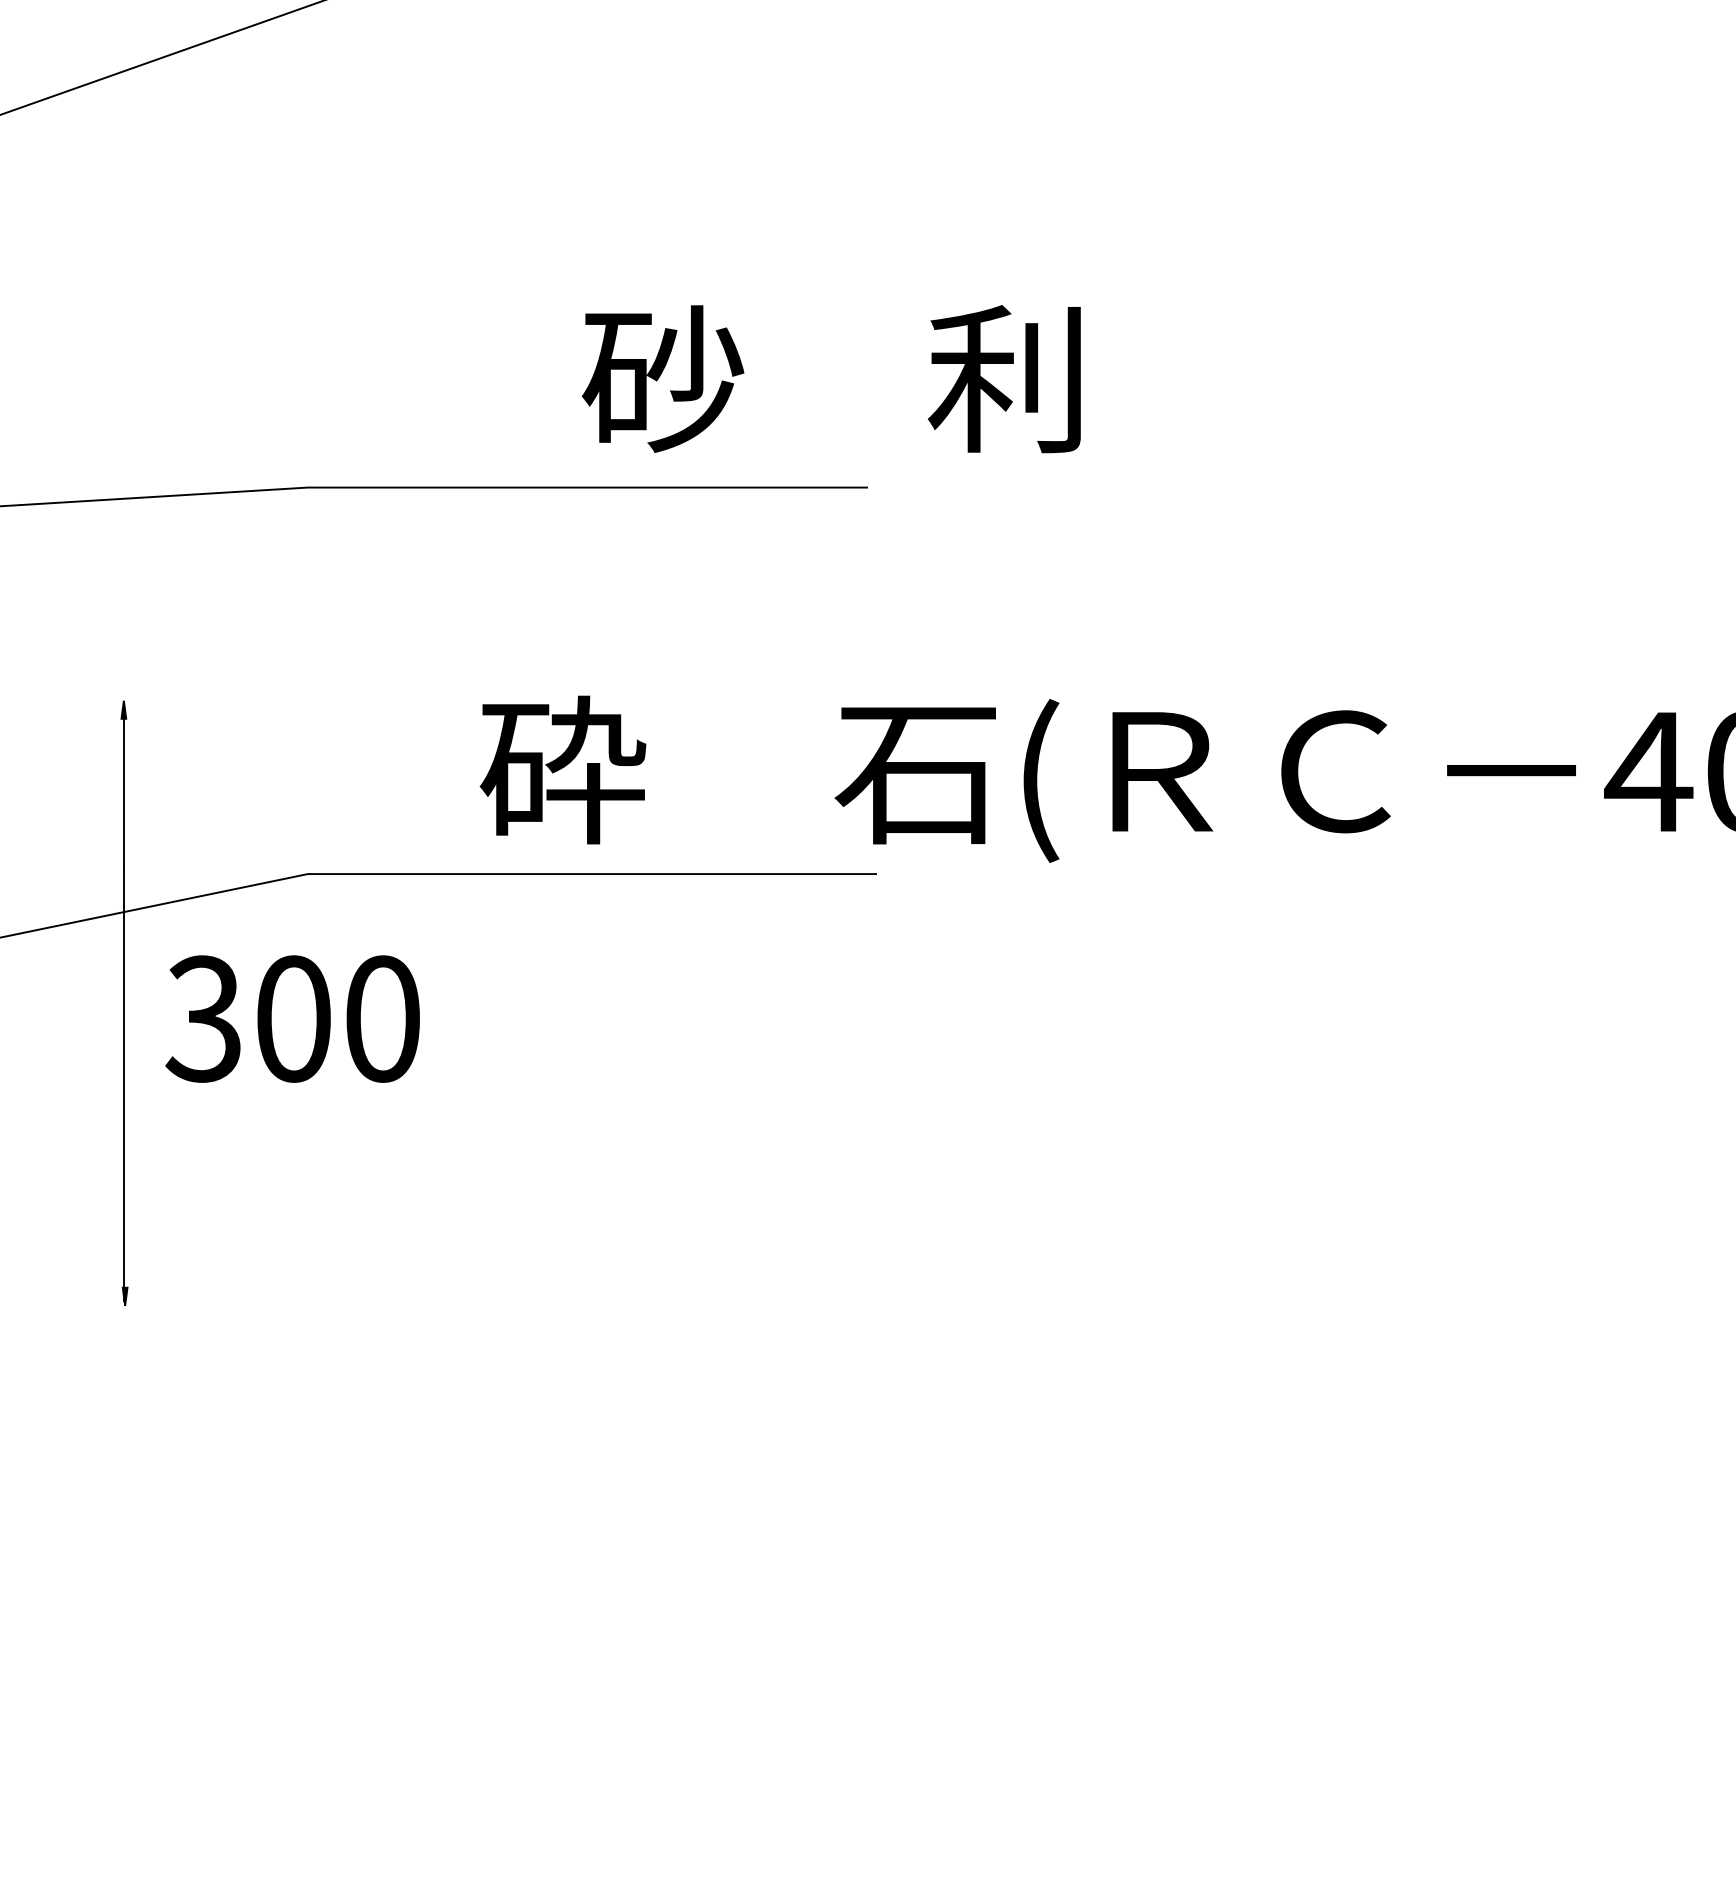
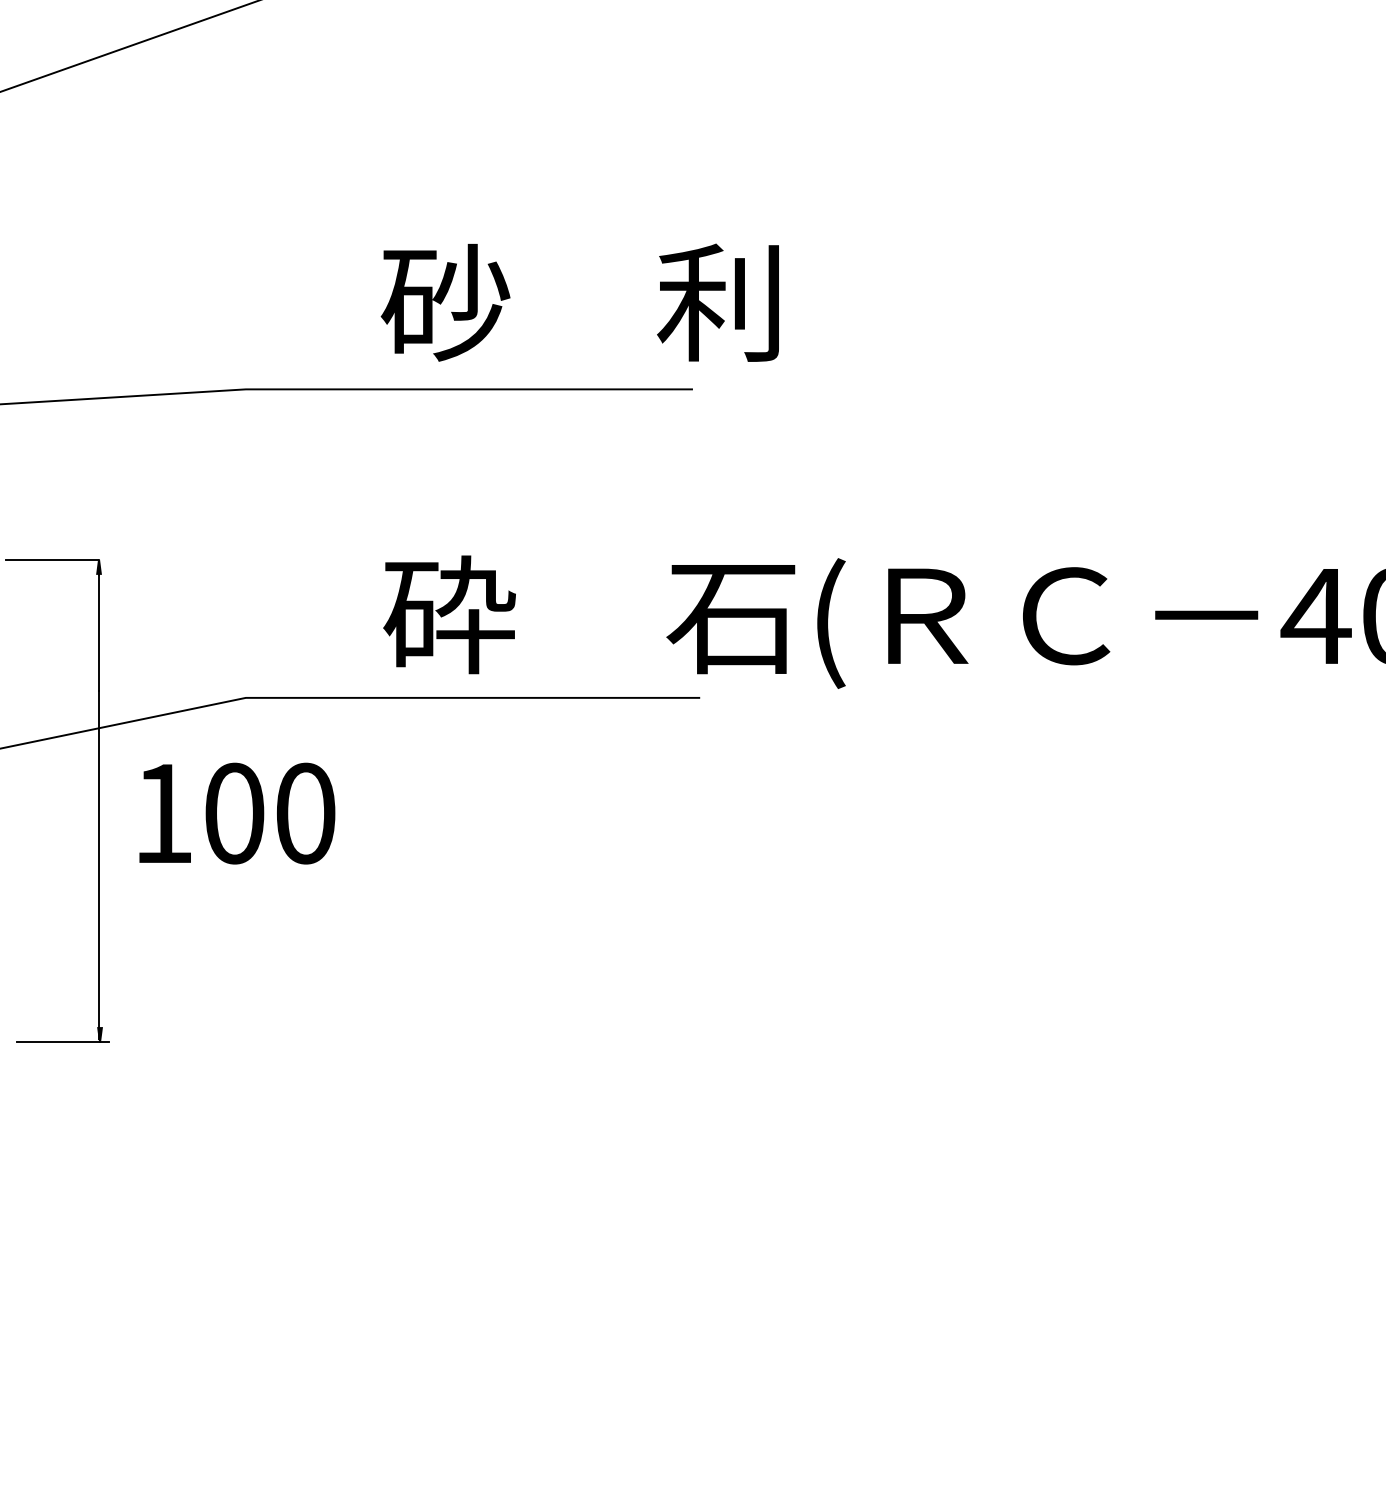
text: (830, 379) -> (579, 303), moved
line: (64, 700) -> (51, 559), added
text: (202, 1018) -> (161, 813), 300 -> 100
line: (78, 1305) -> (62, 1042), added

